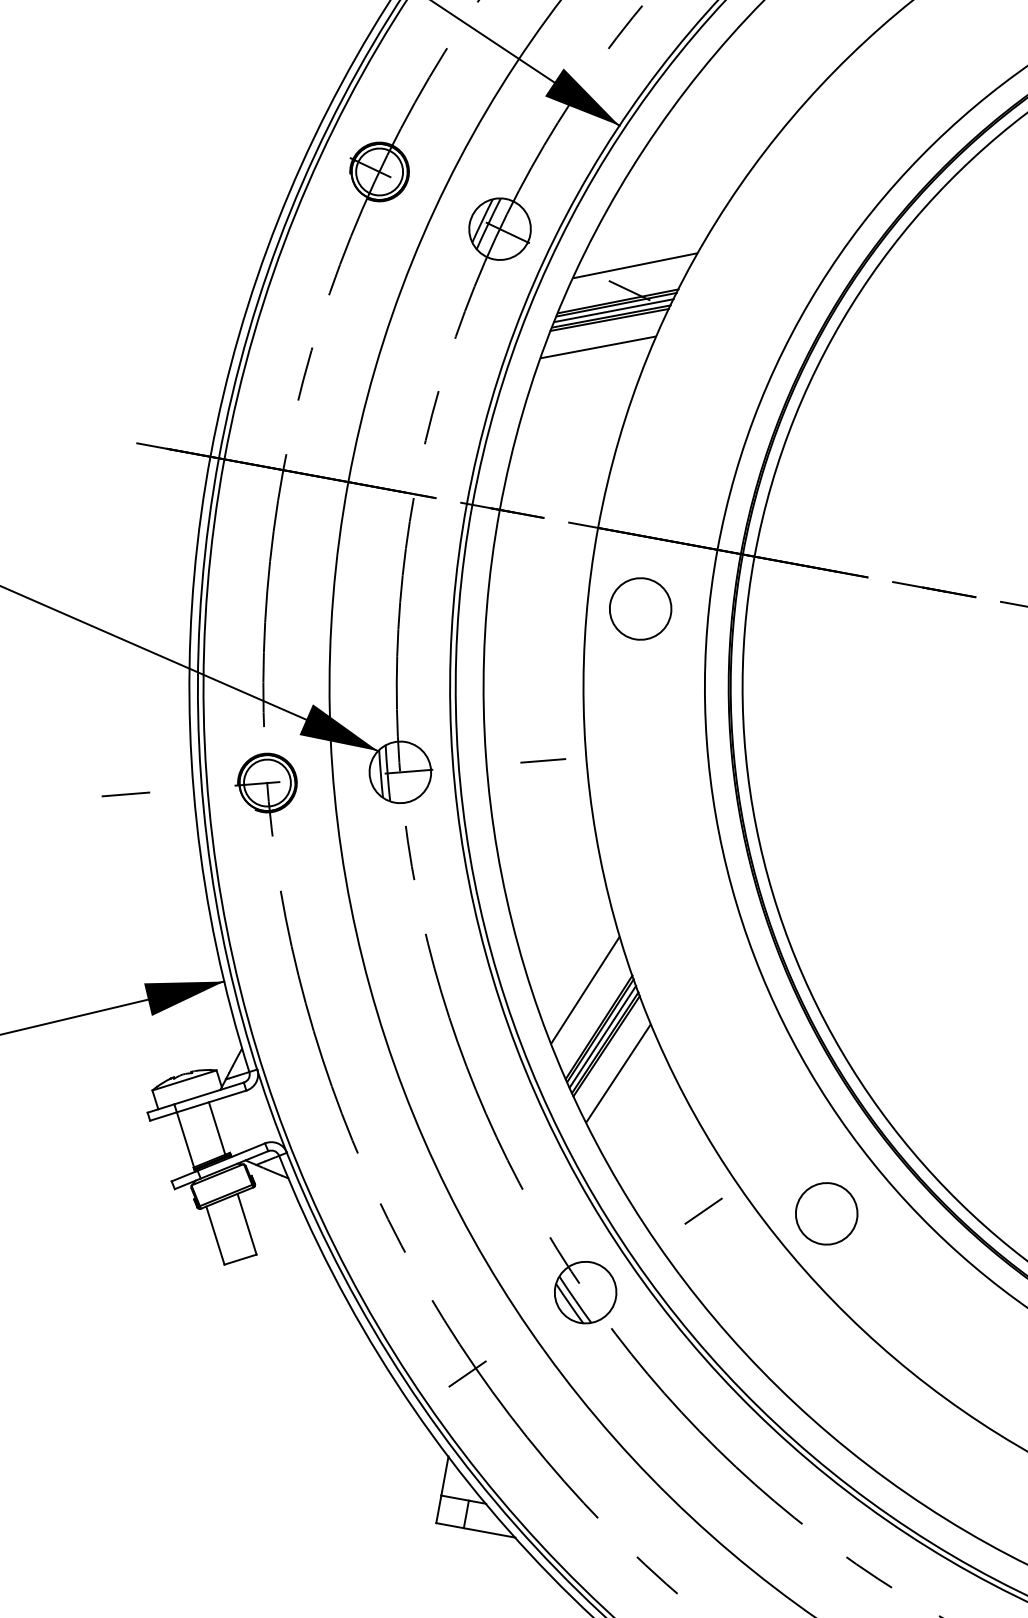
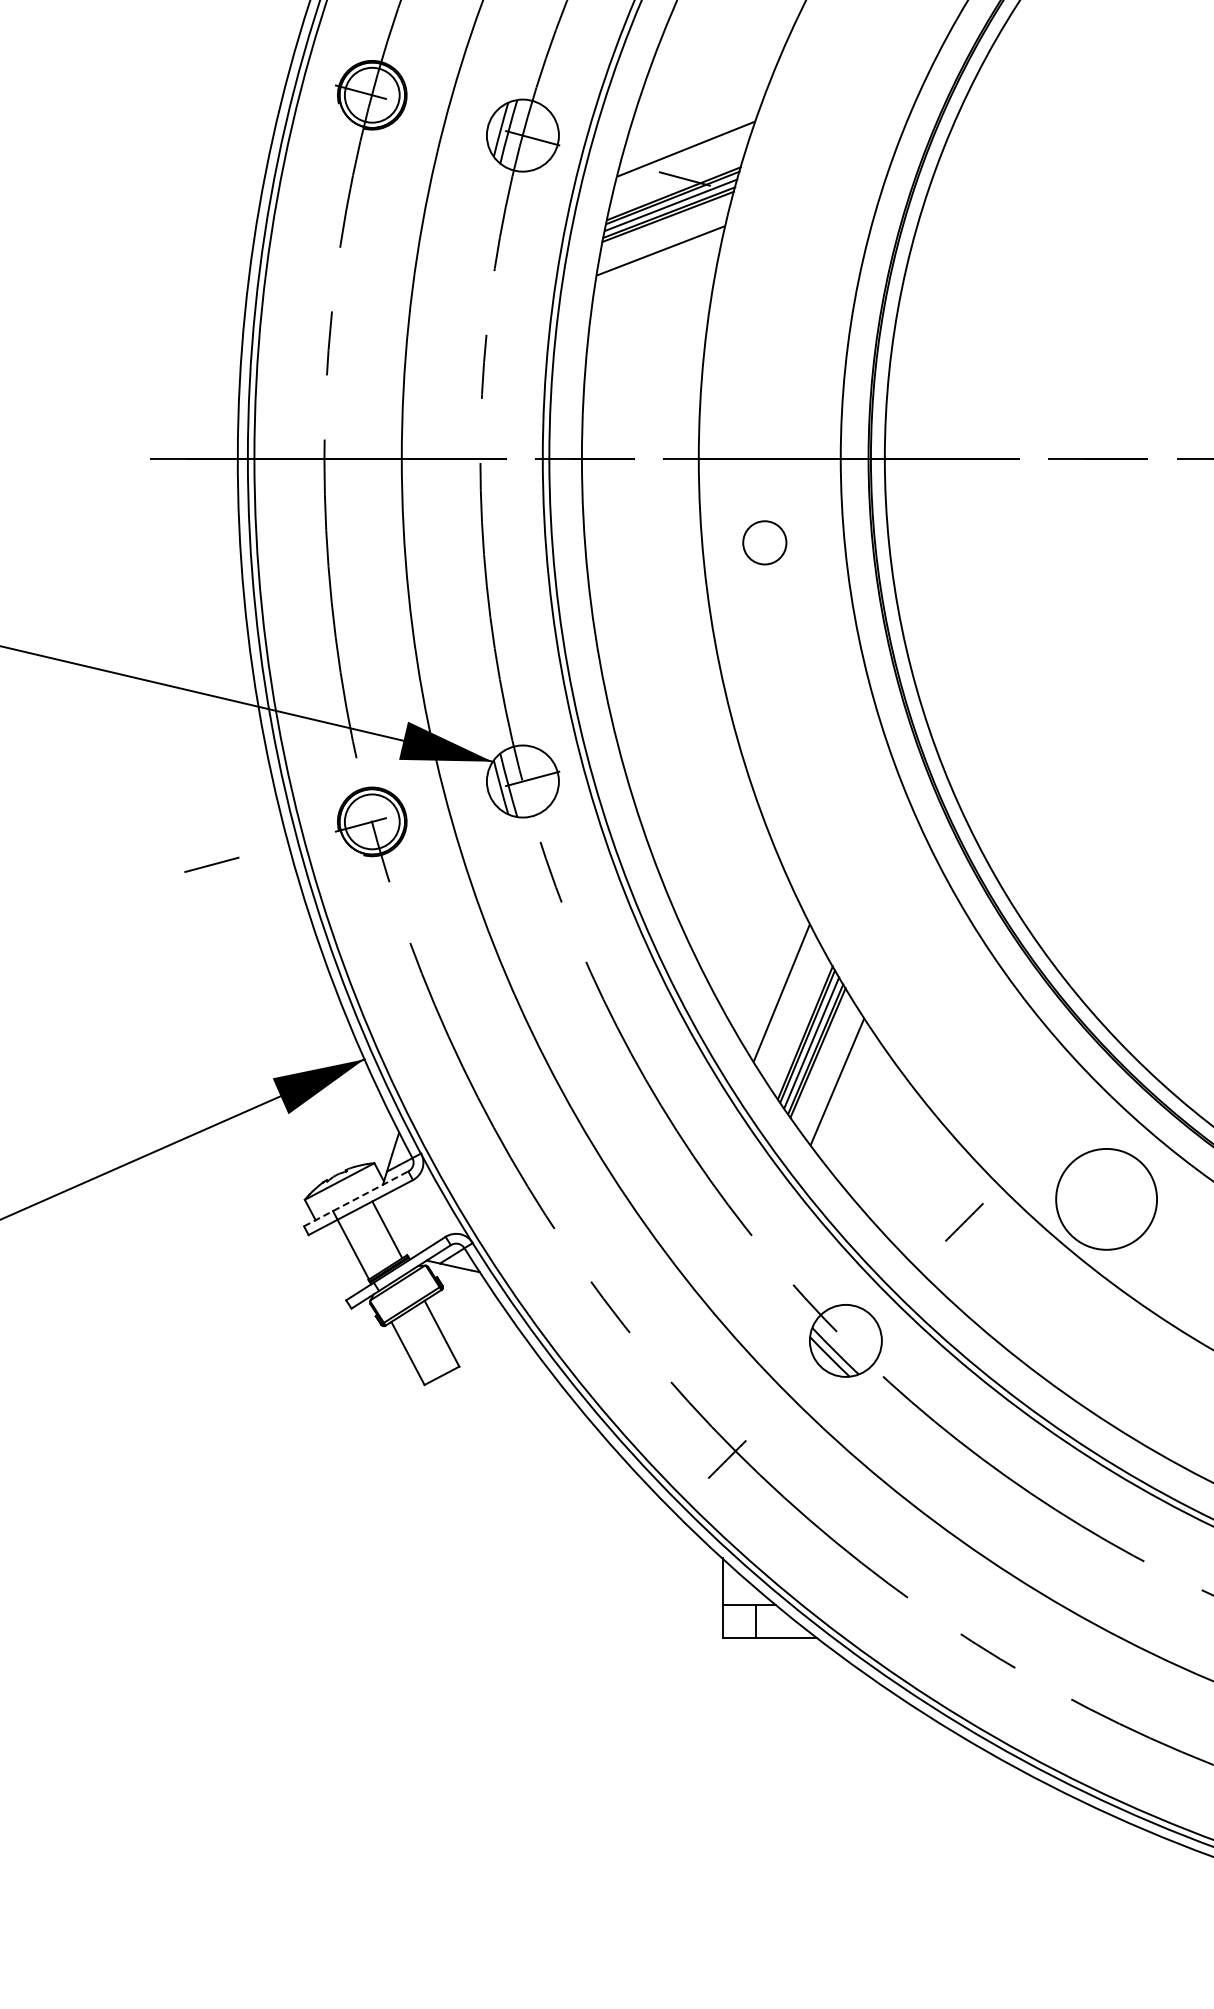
circle: (640, 608) -> (764, 542), size x0.6
line: (543, 760) -> (684, 737), removed
line: (196, 1097) -> (356, 1198), solid -> dashed
circle: (826, 1213) -> (1106, 1199), size x1.4

